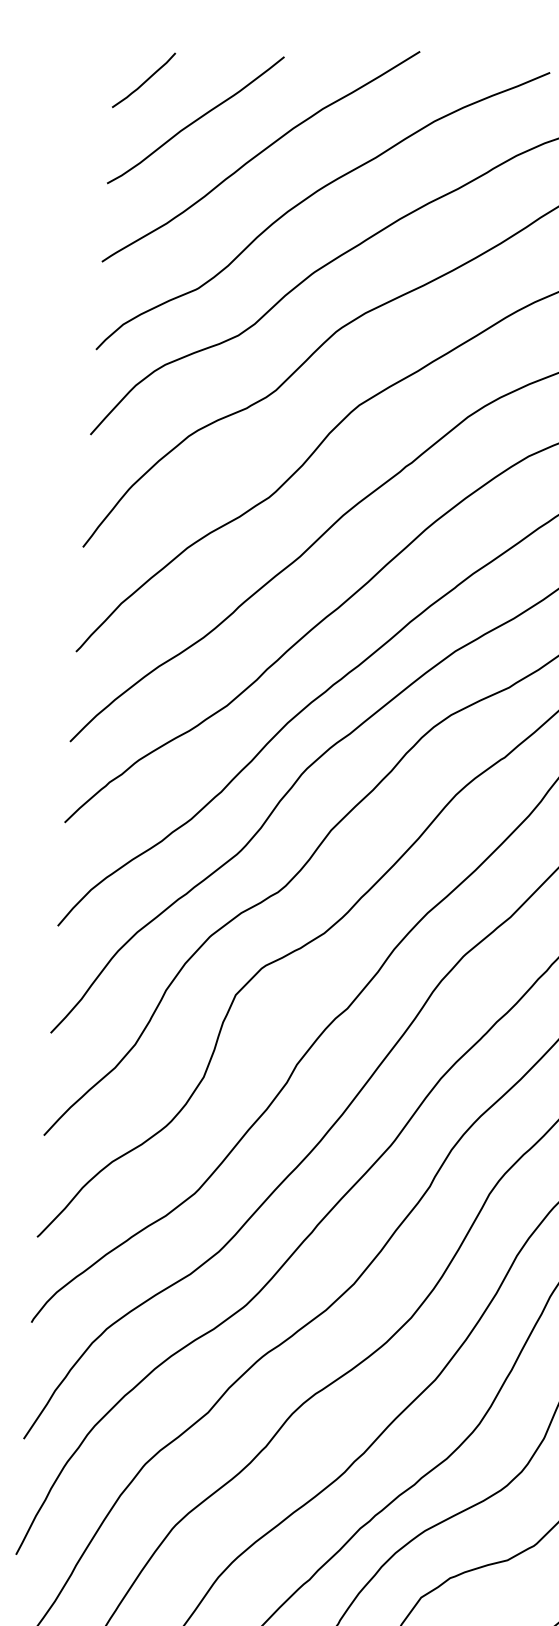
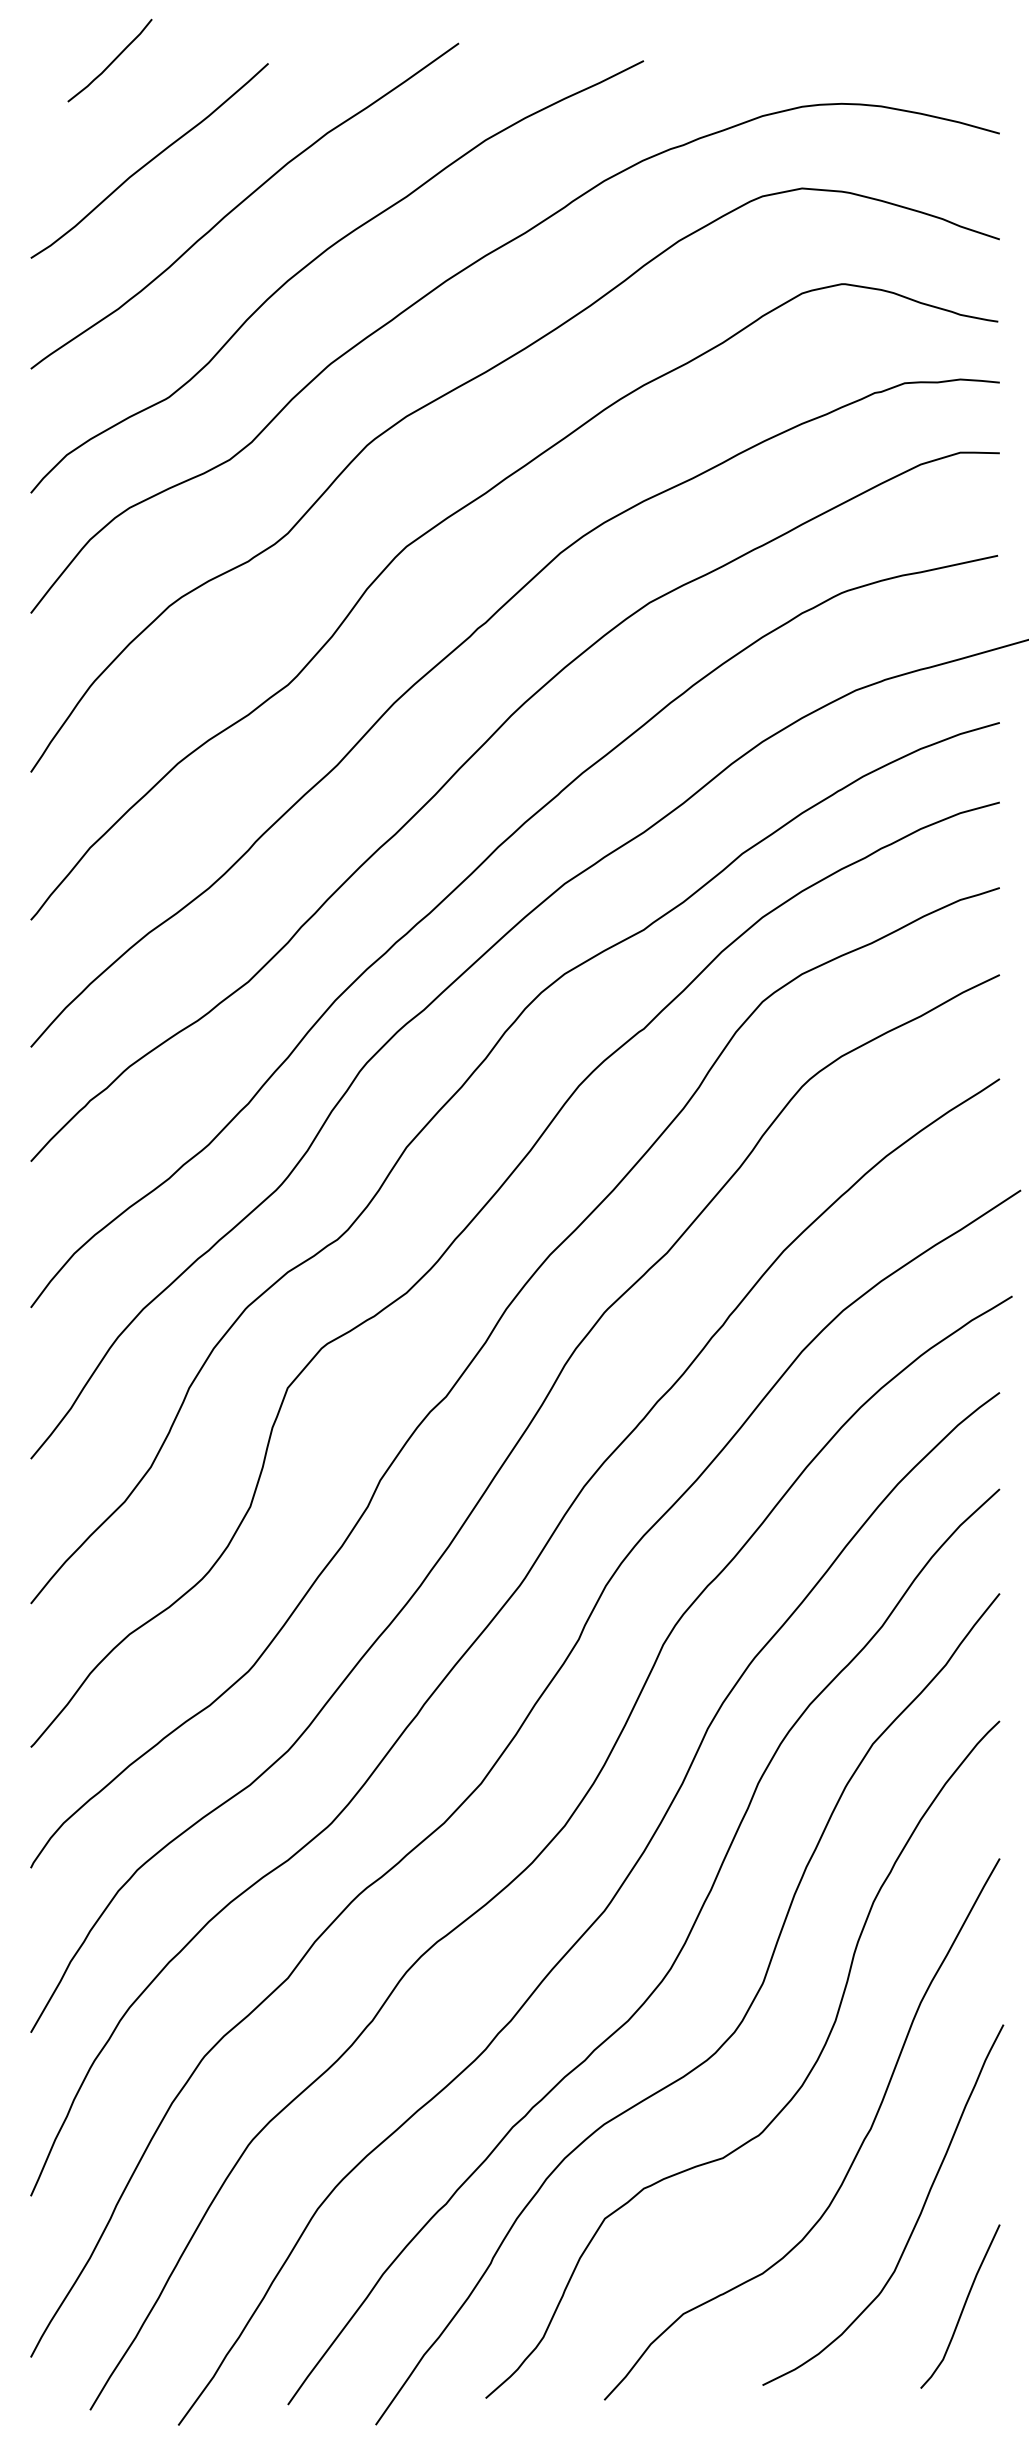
curve: (144, 81) -> (111, 61), moved

